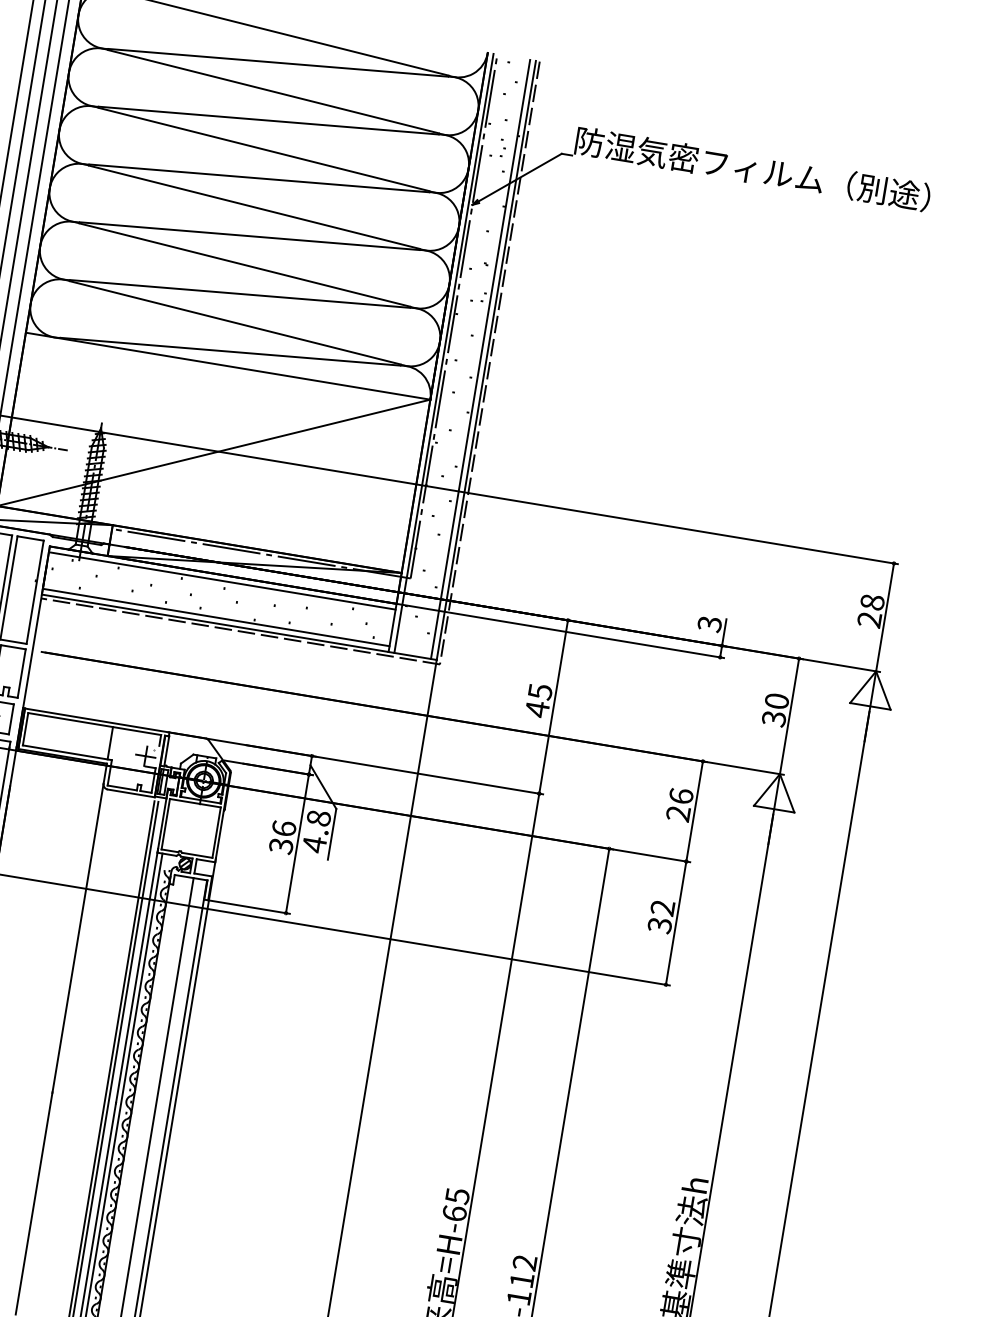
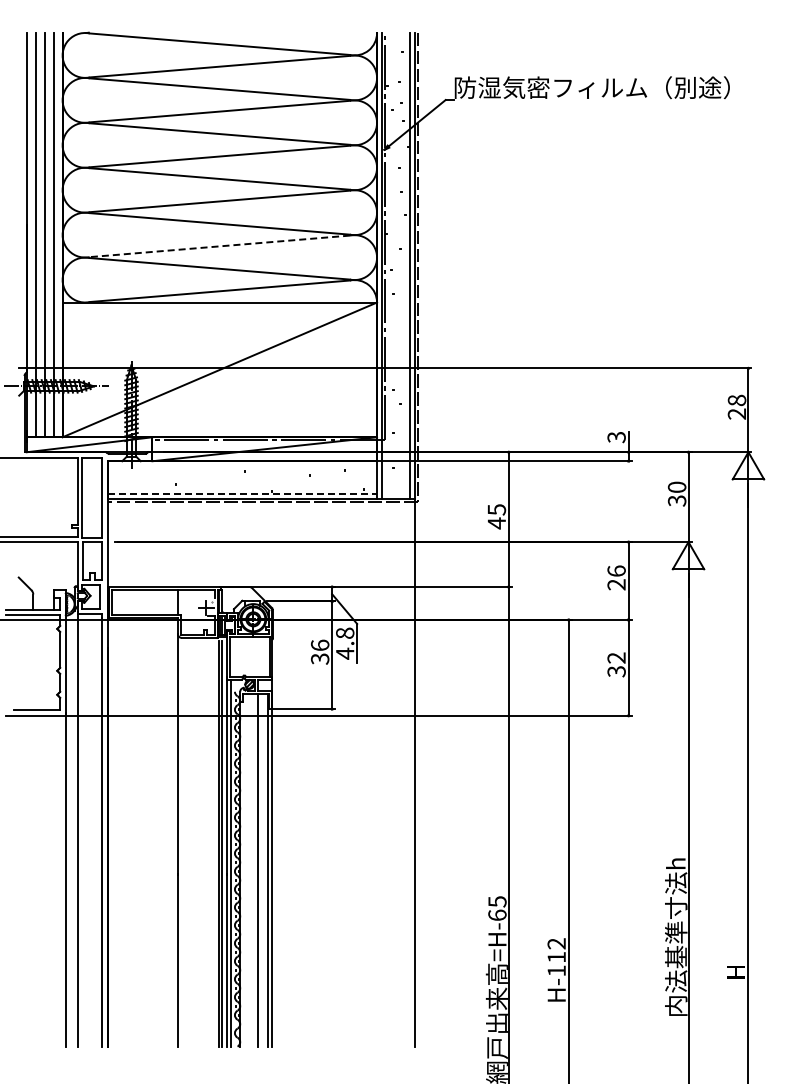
line: (239, 294) -> (219, 246), solid -> dashed
line: (222, 580) -> (242, 465), removed
line: (216, 617) -> (242, 494), solid -> dashed

